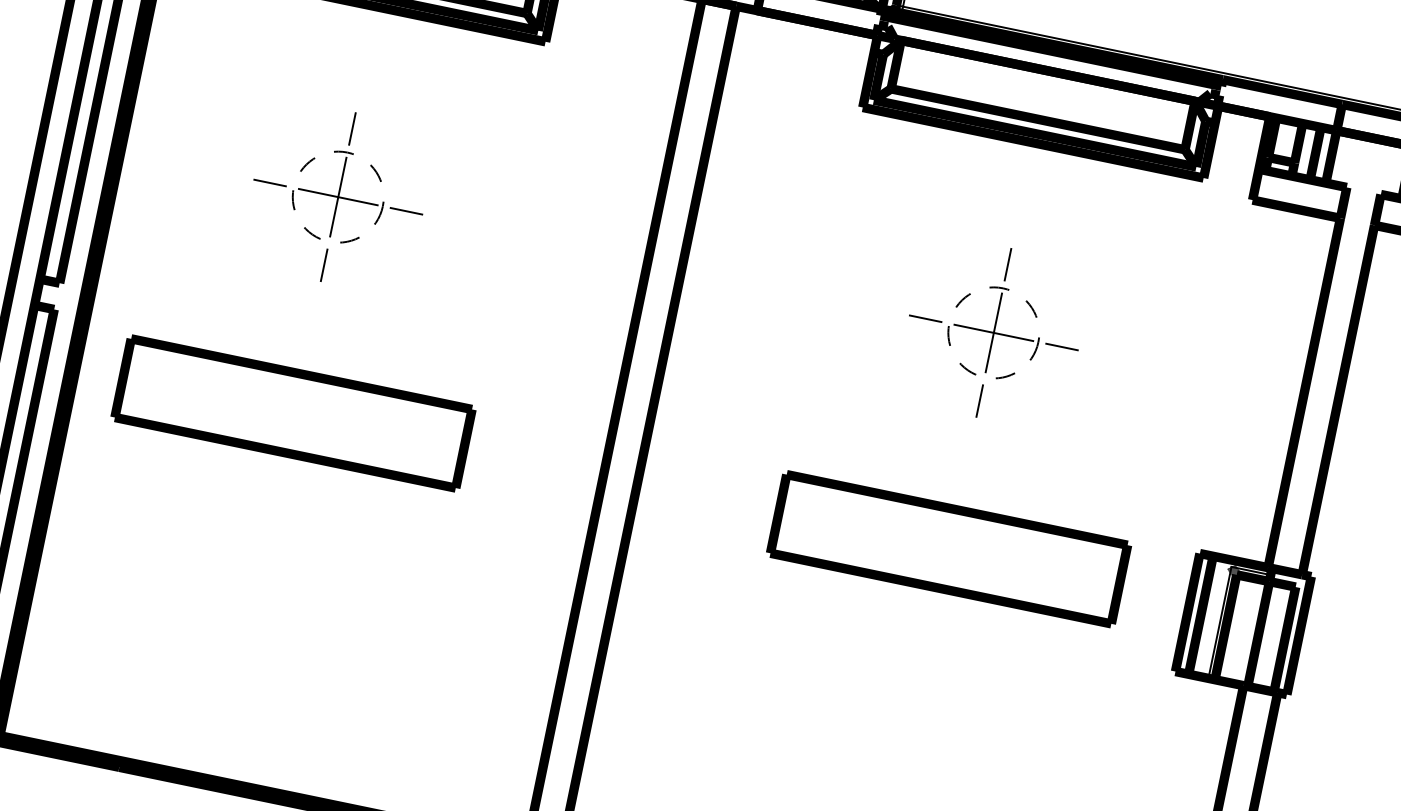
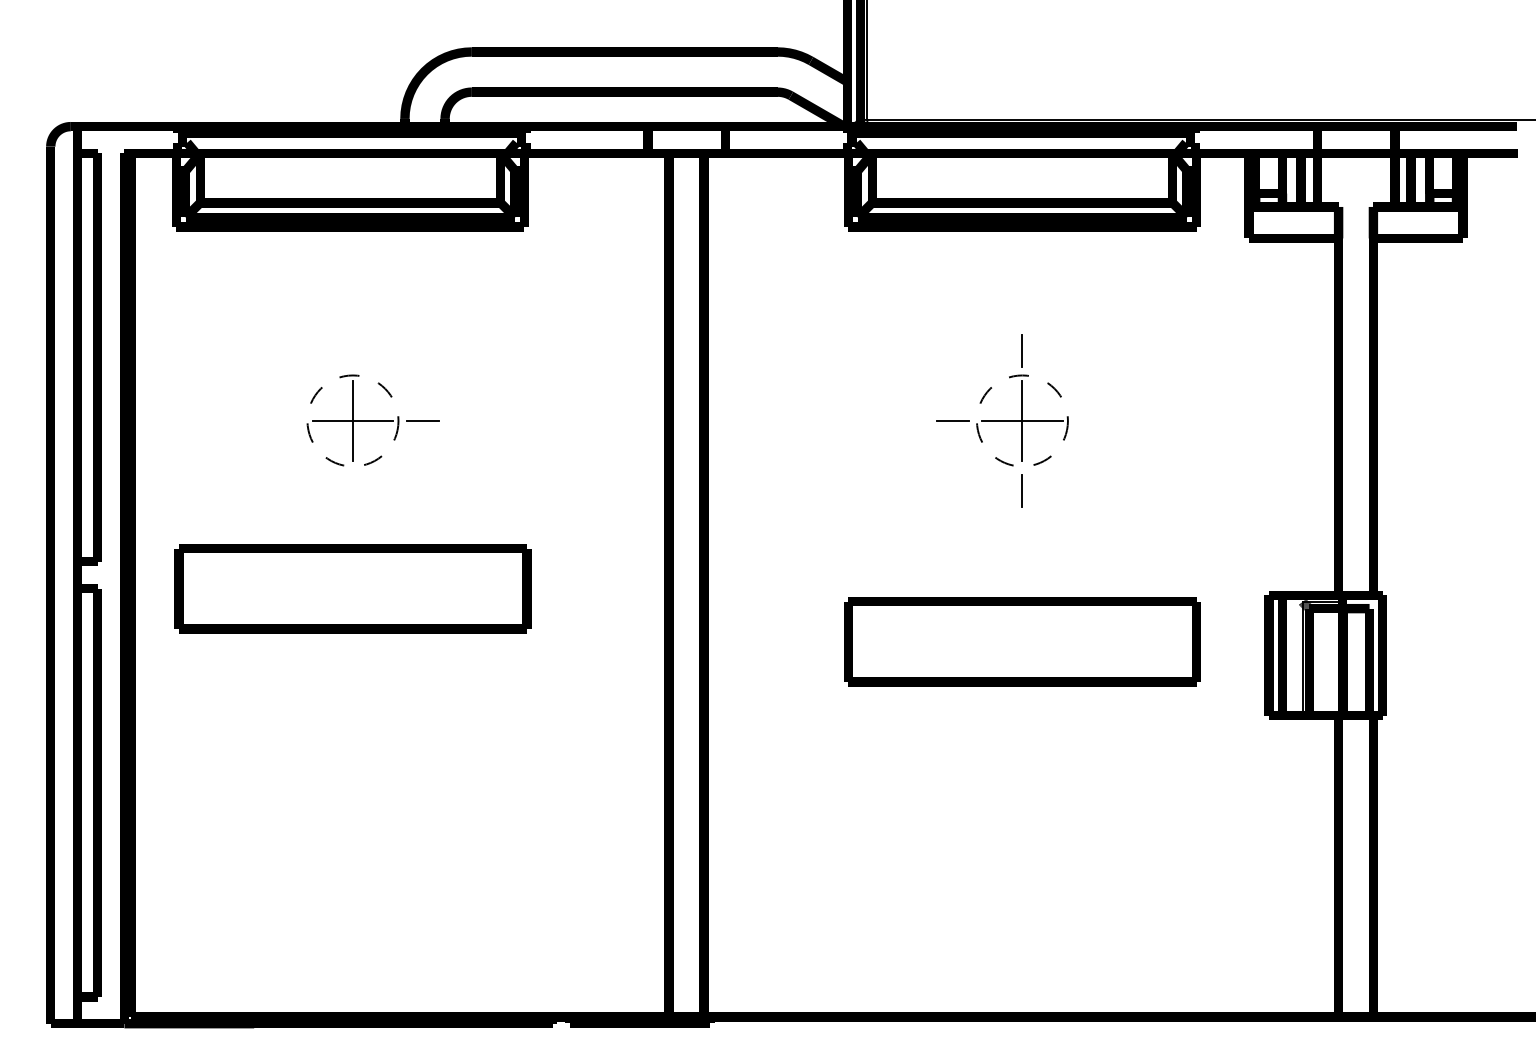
line: (352, 129) -> (353, 351), removed
line: (270, 182) -> (283, 420), removed
line: (323, 265) -> (352, 490), removed
line: (1062, 346) -> (1092, 420), removed
part: (293, 412) -> (352, 588), moved

